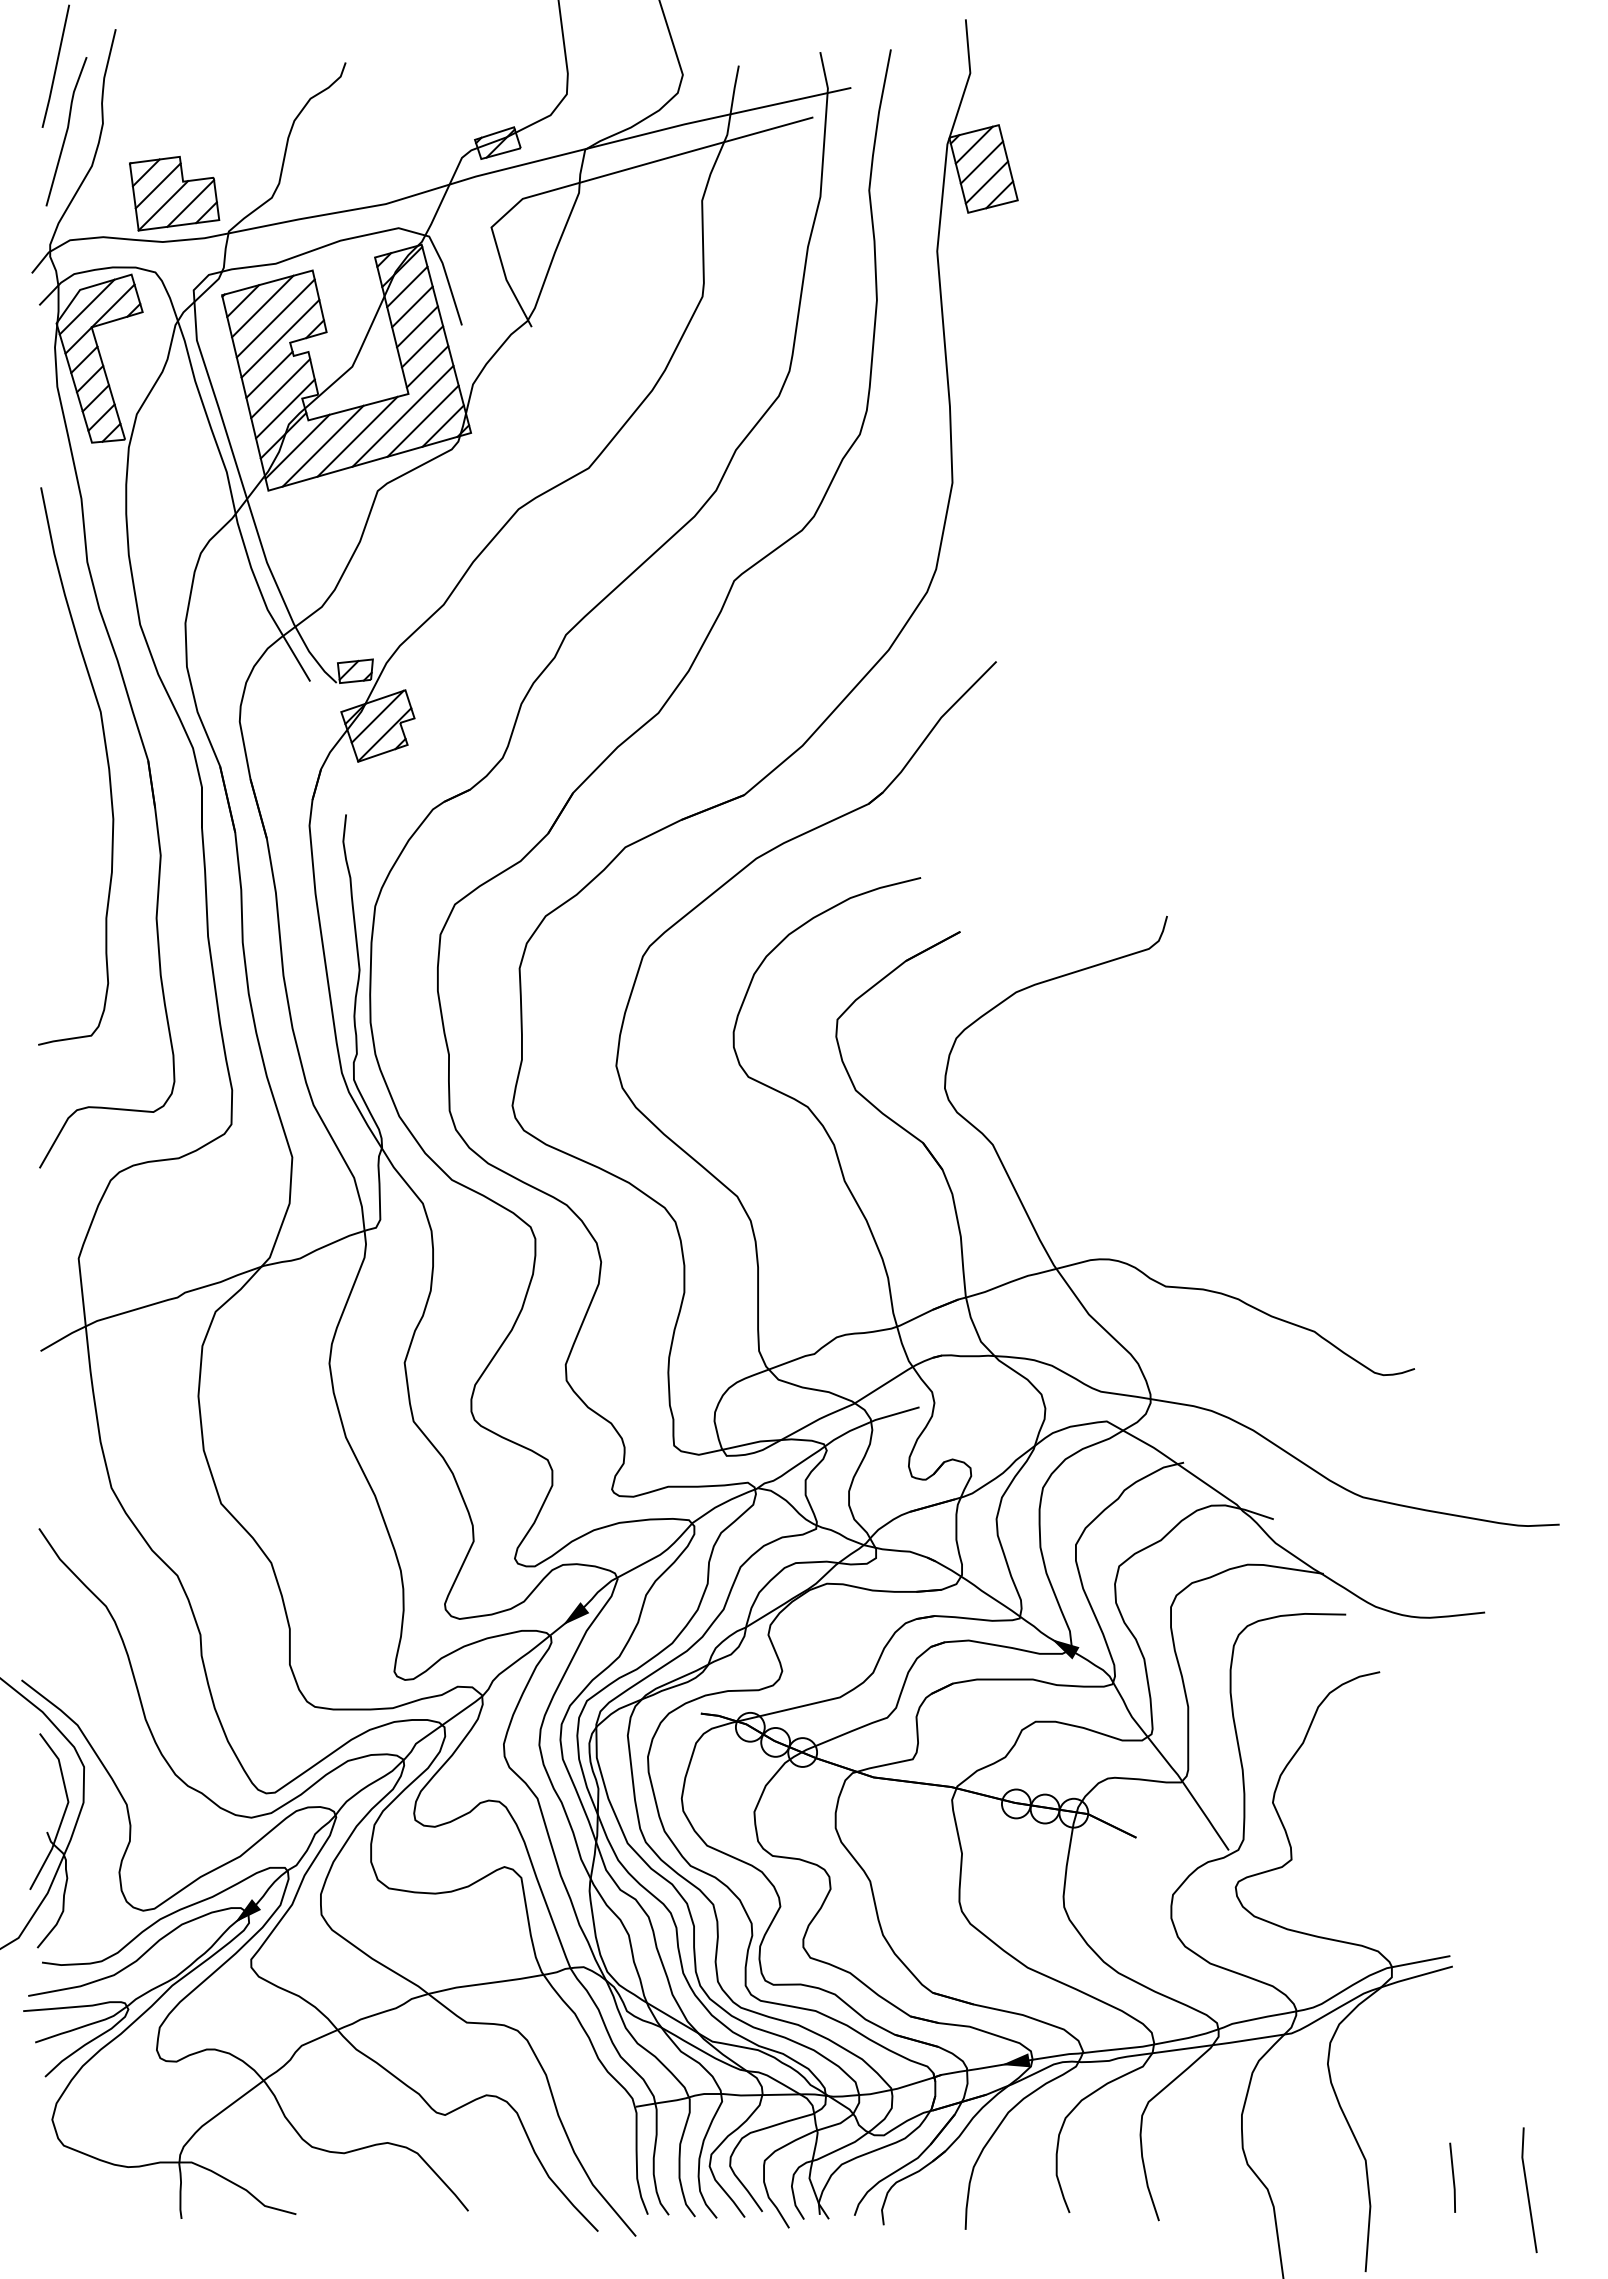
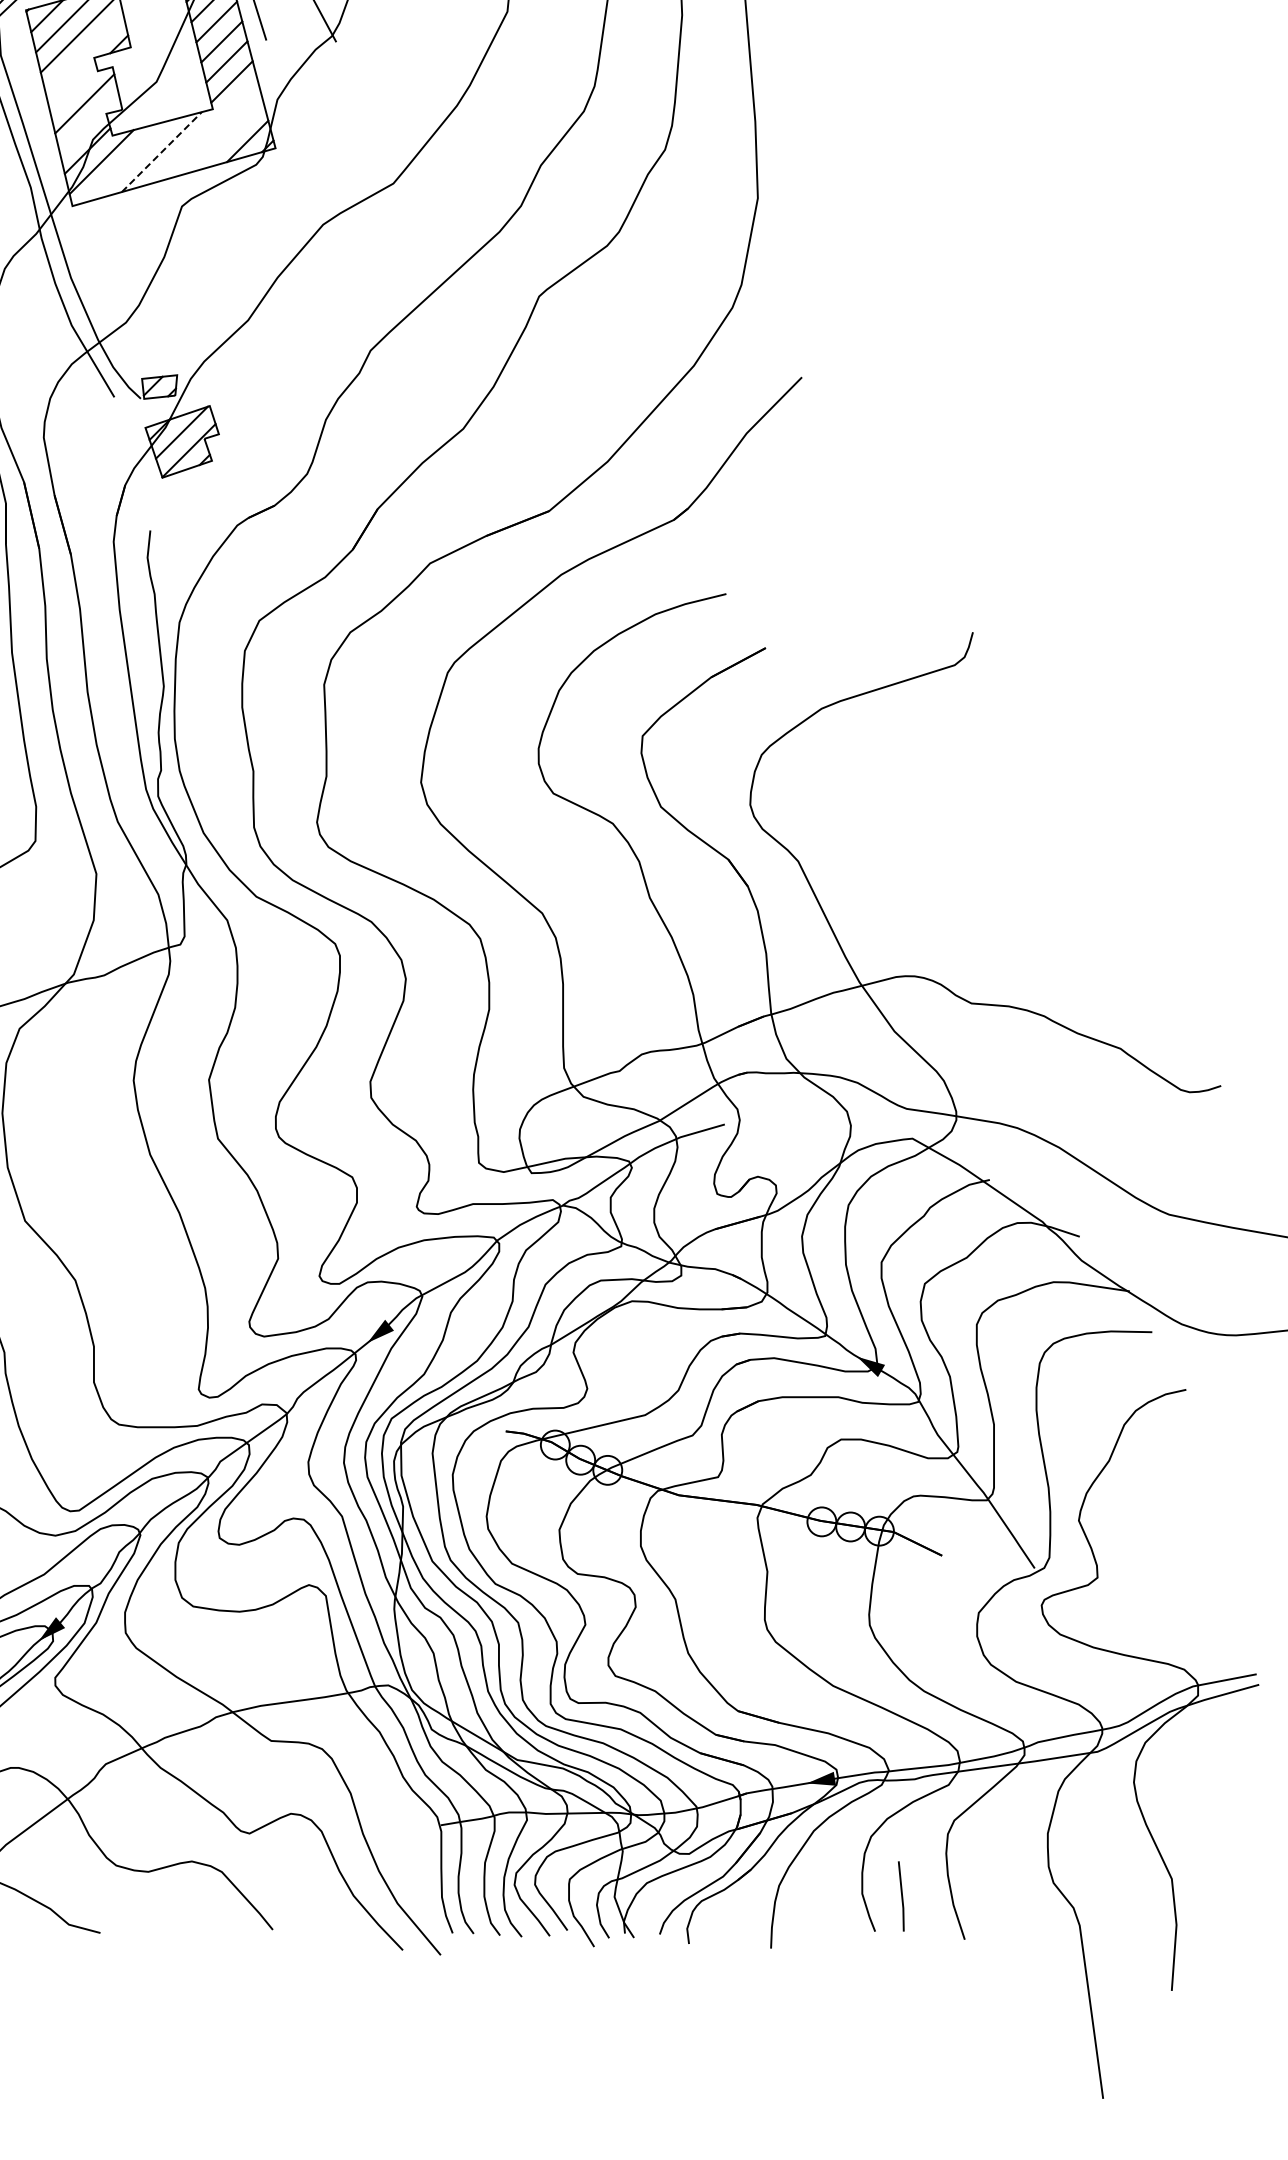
line: (280, 338) -> (84, 53), removed
line: (269, 374) -> (73, 89), removed
line: (285, 408) -> (89, 123), removed
line: (402, 415) -> (206, 130), removed
line: (422, 420) -> (226, 135), removed
line: (357, 436) -> (161, 151), solid -> dashed
line: (322, 445) -> (126, 160), removed
line: (1452, 2177) -> (901, 1896), moved

